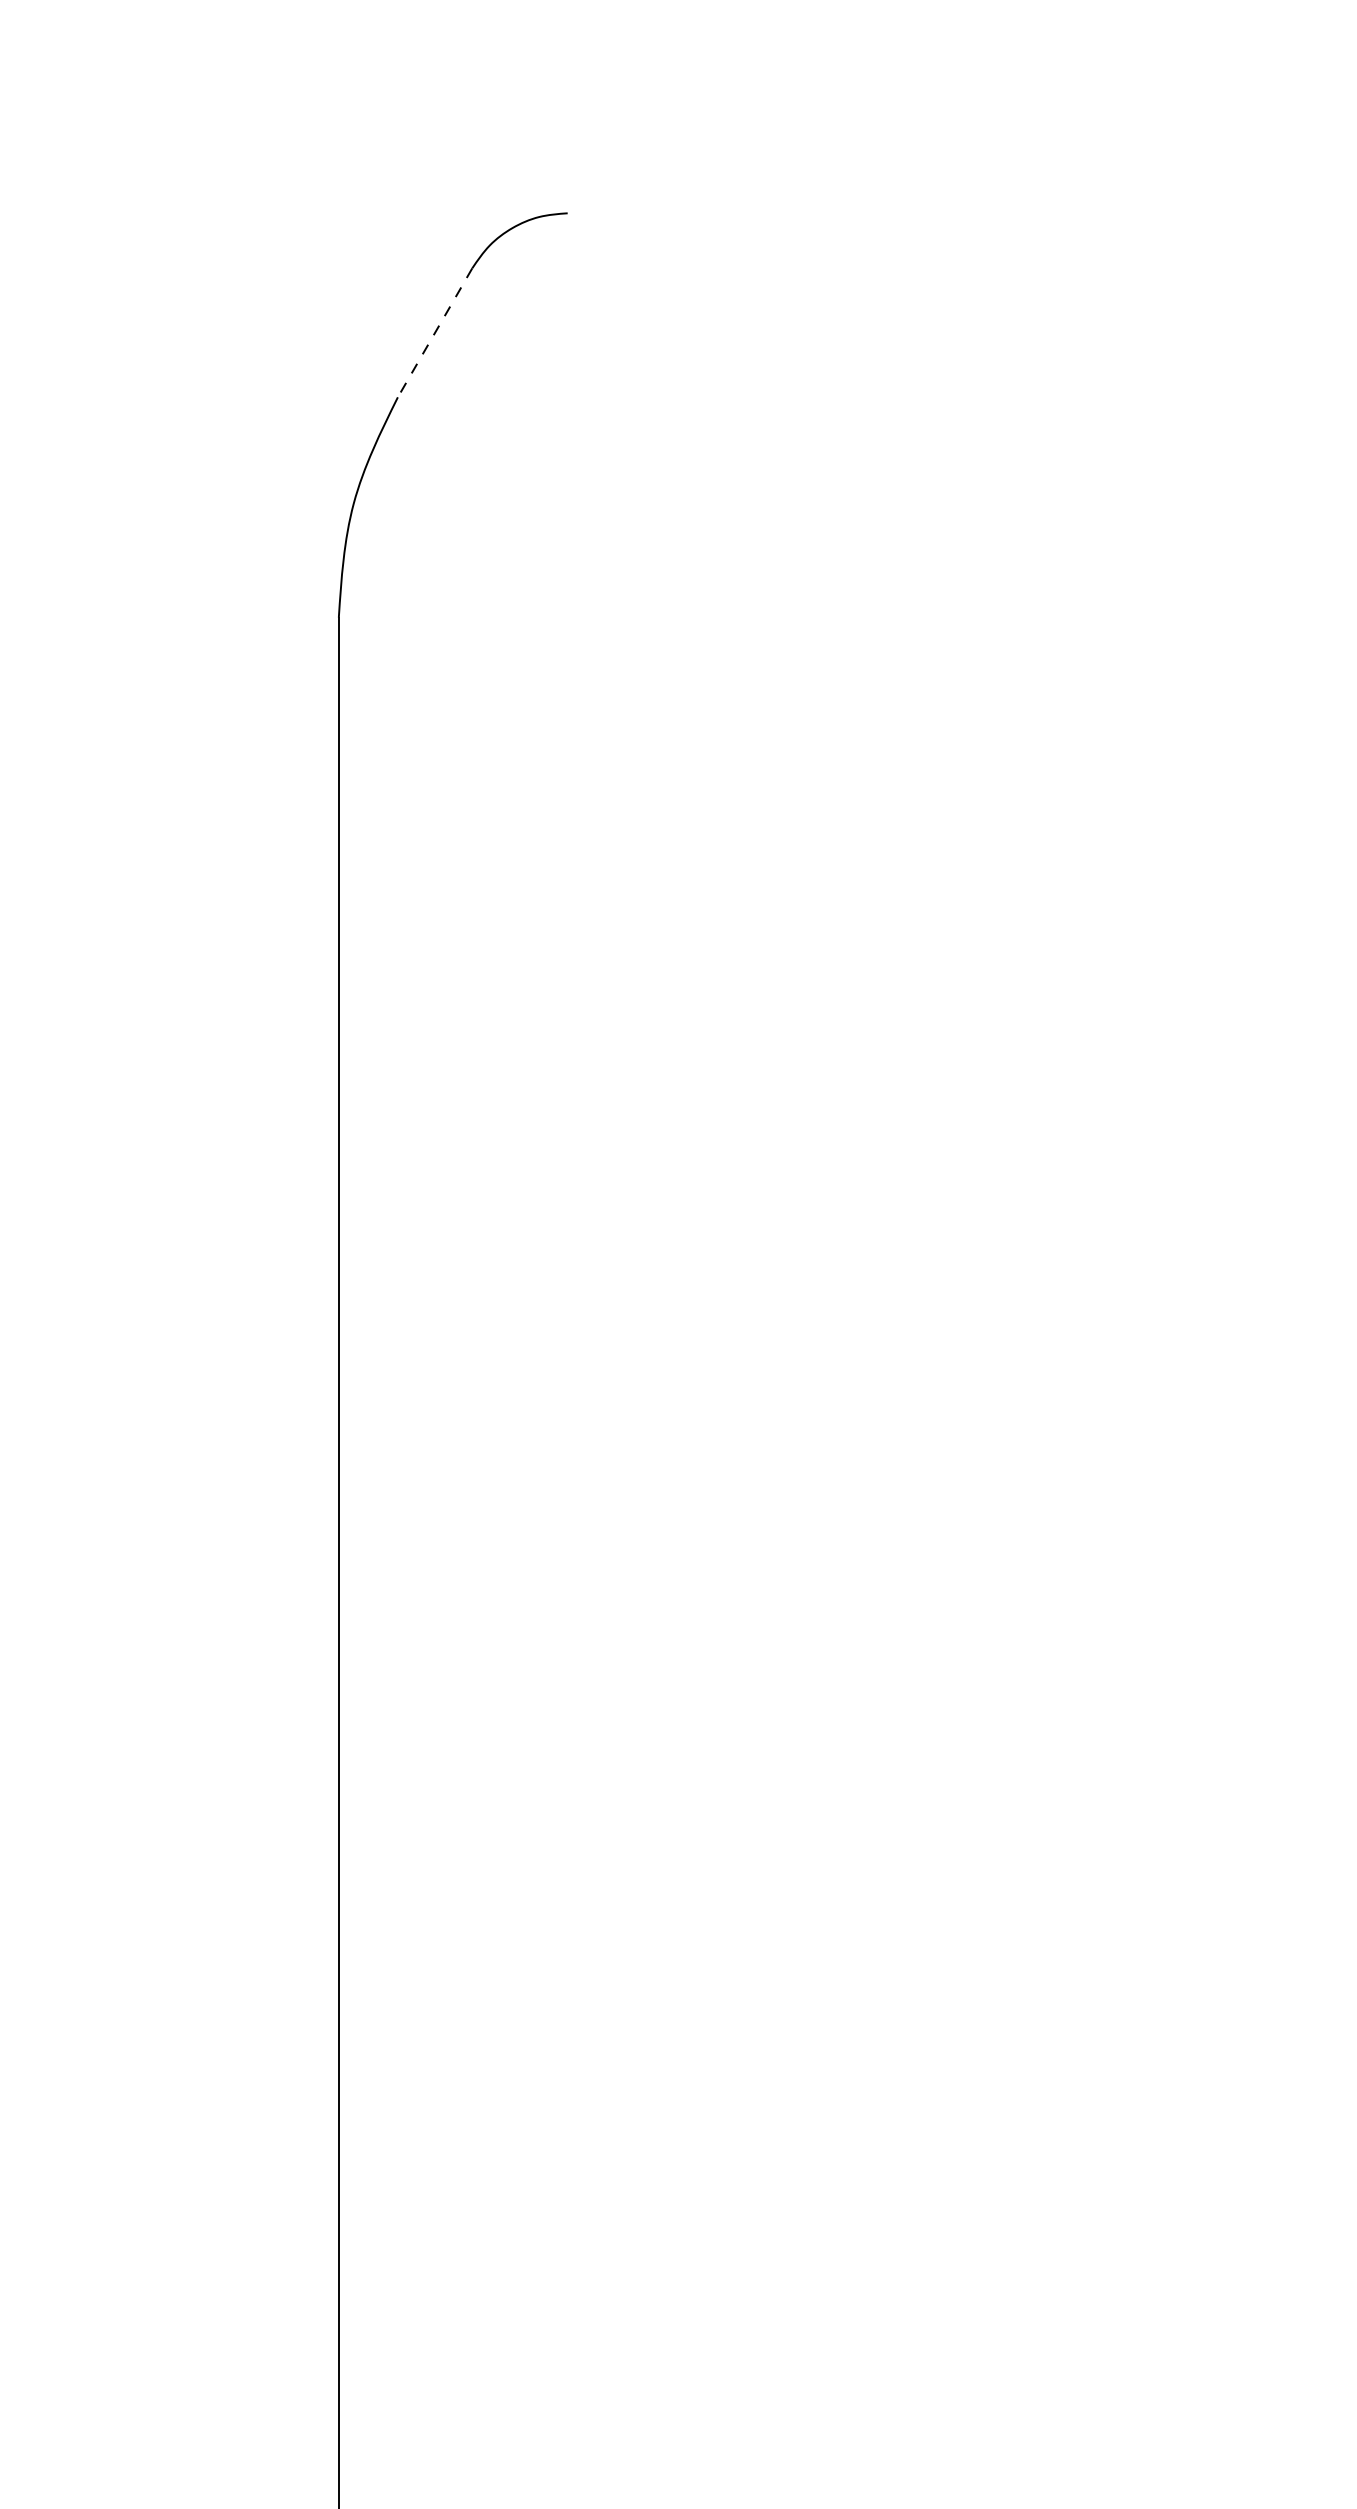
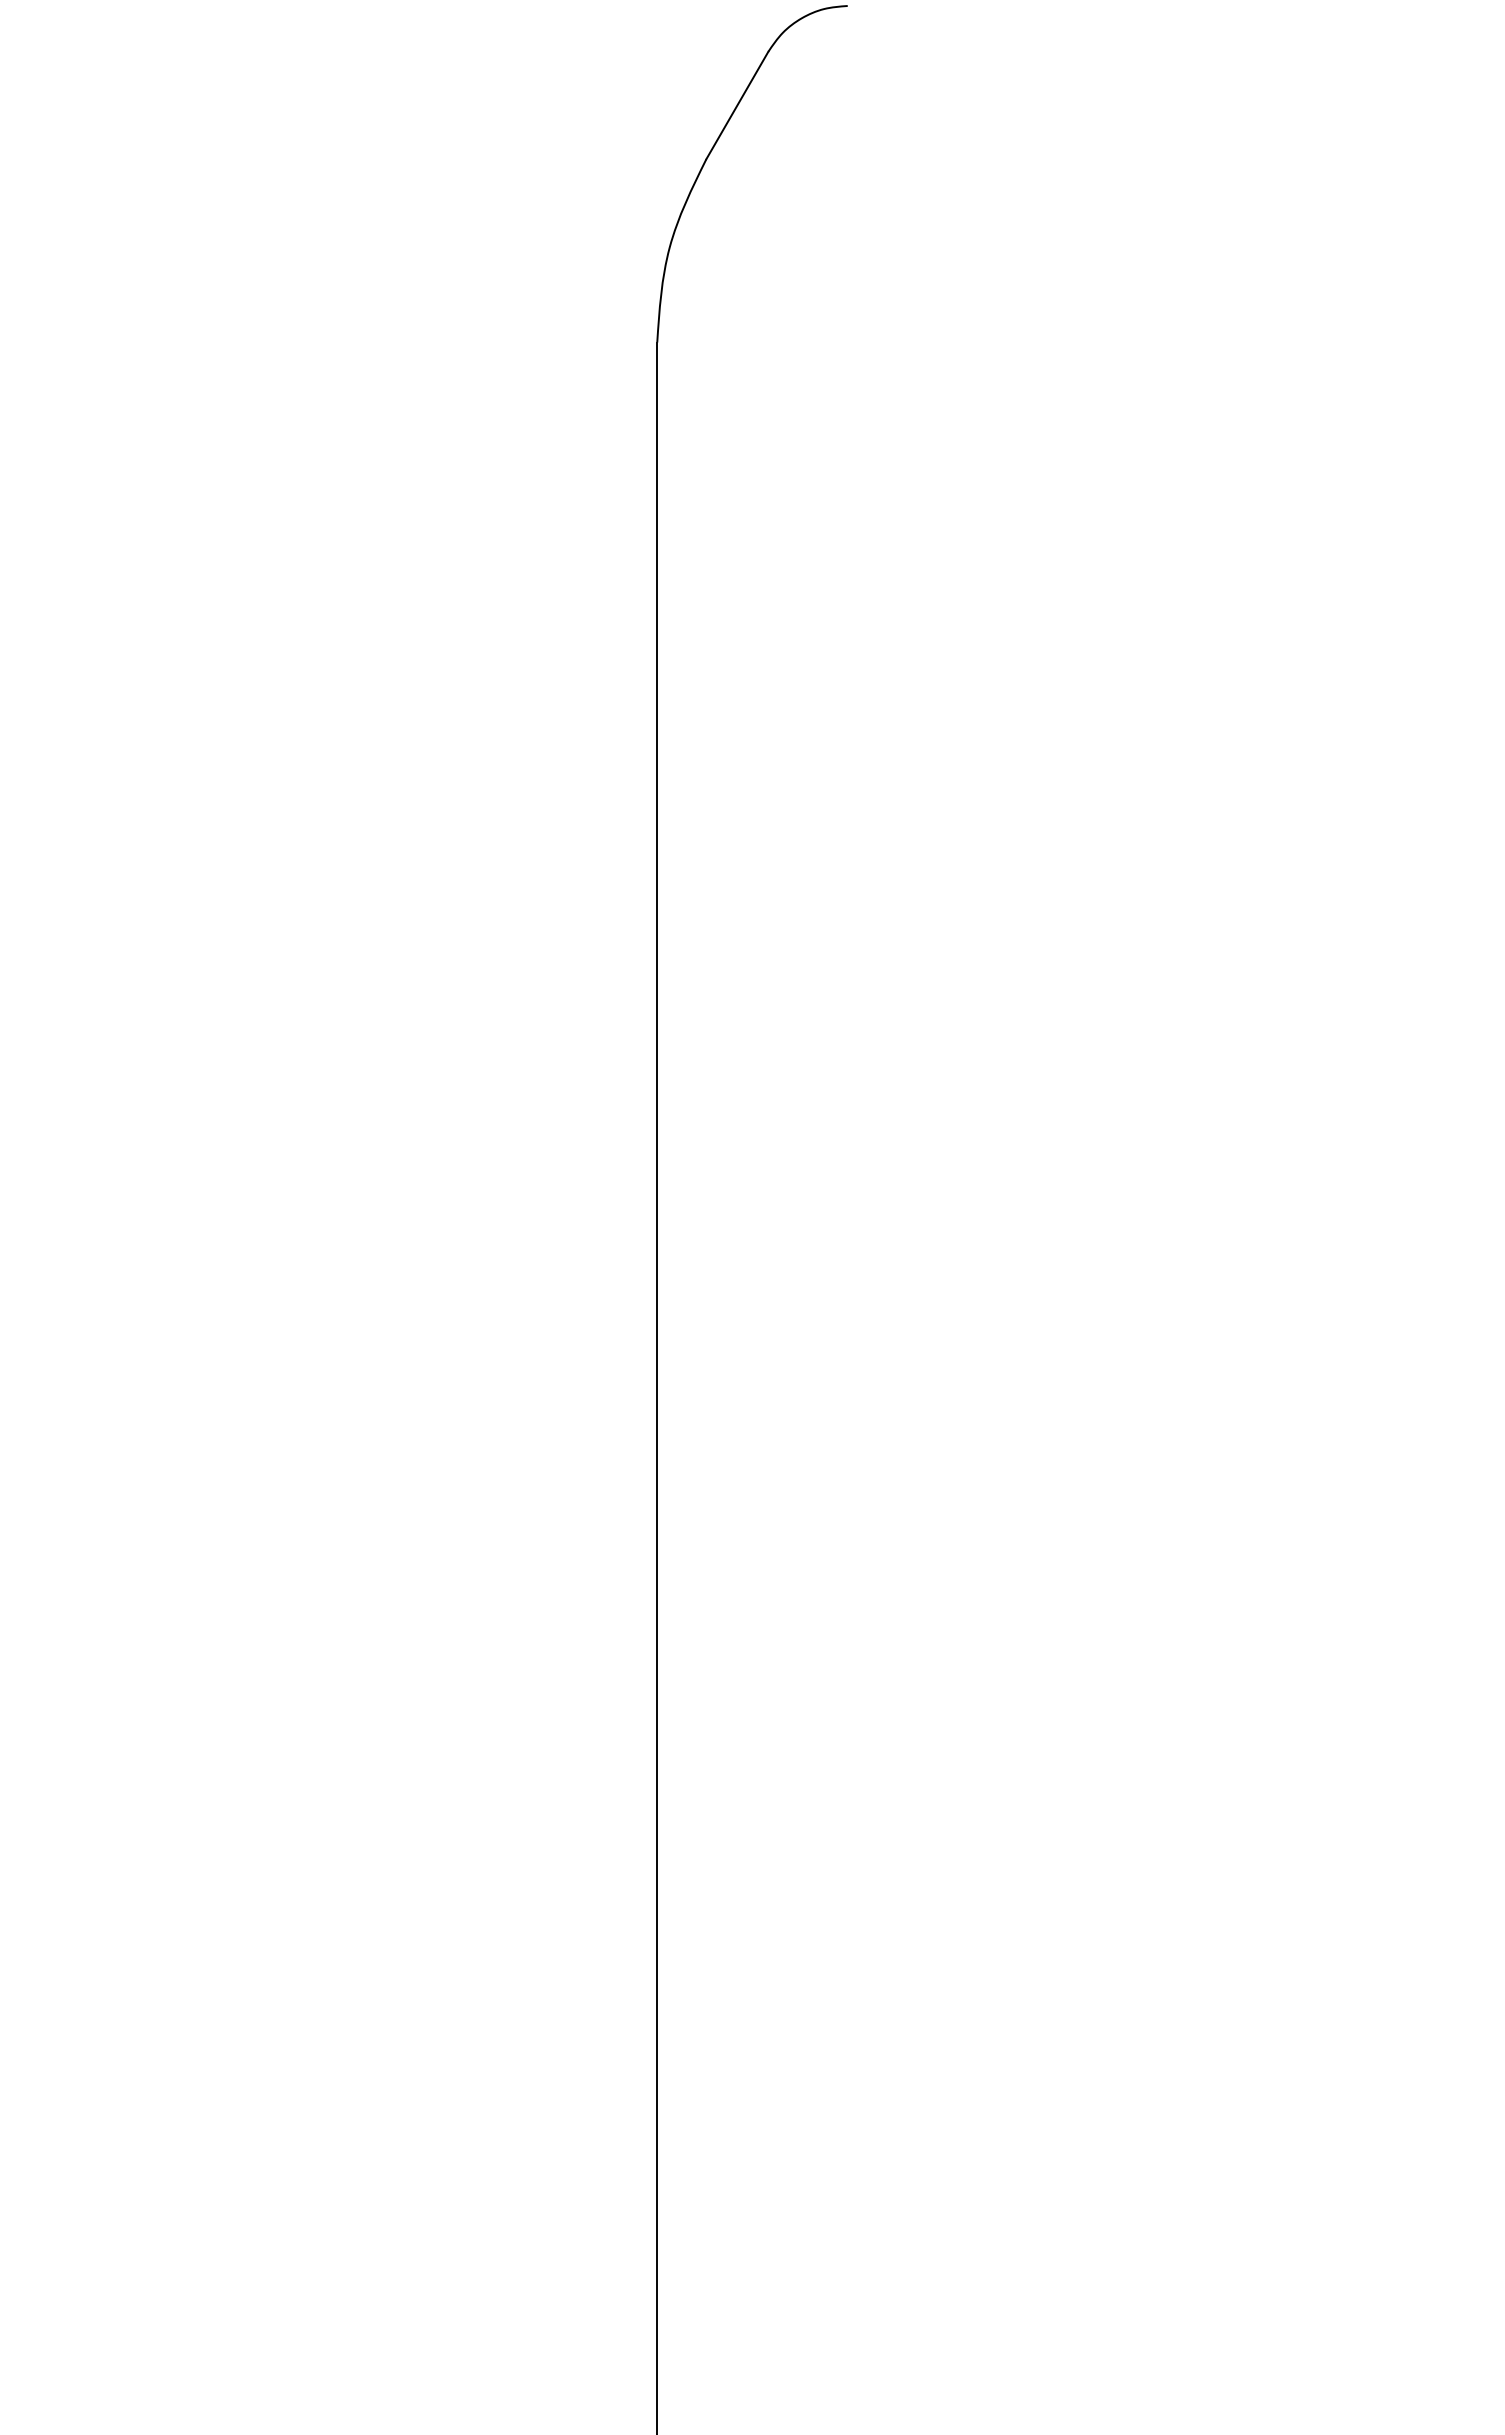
line: (435, 332) -> (737, 105), dashed -> solid

